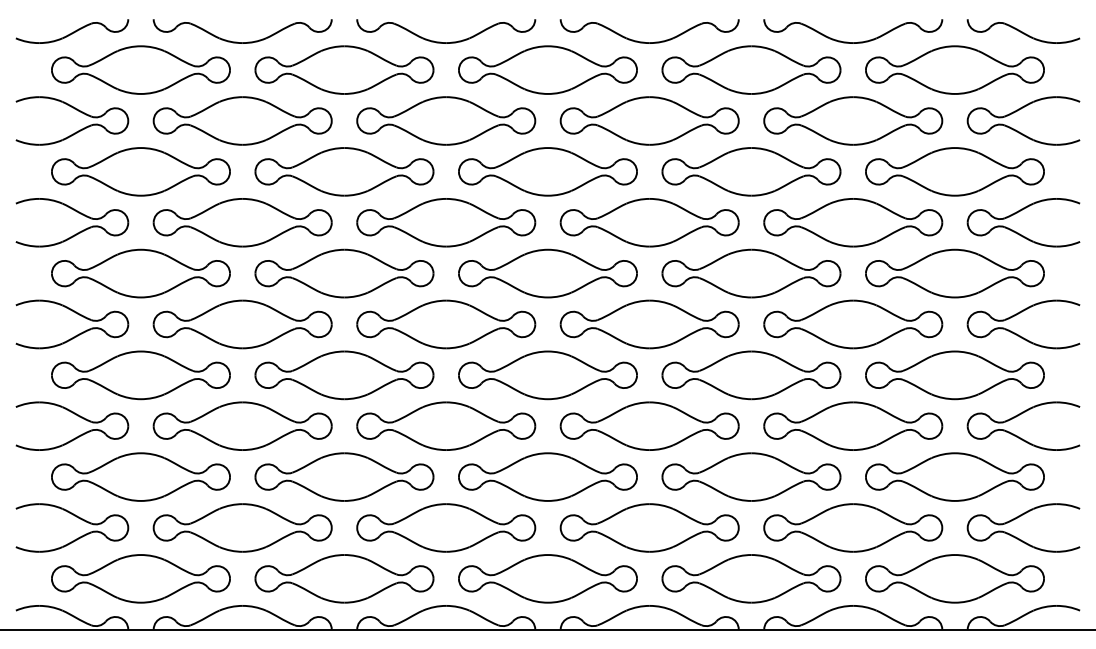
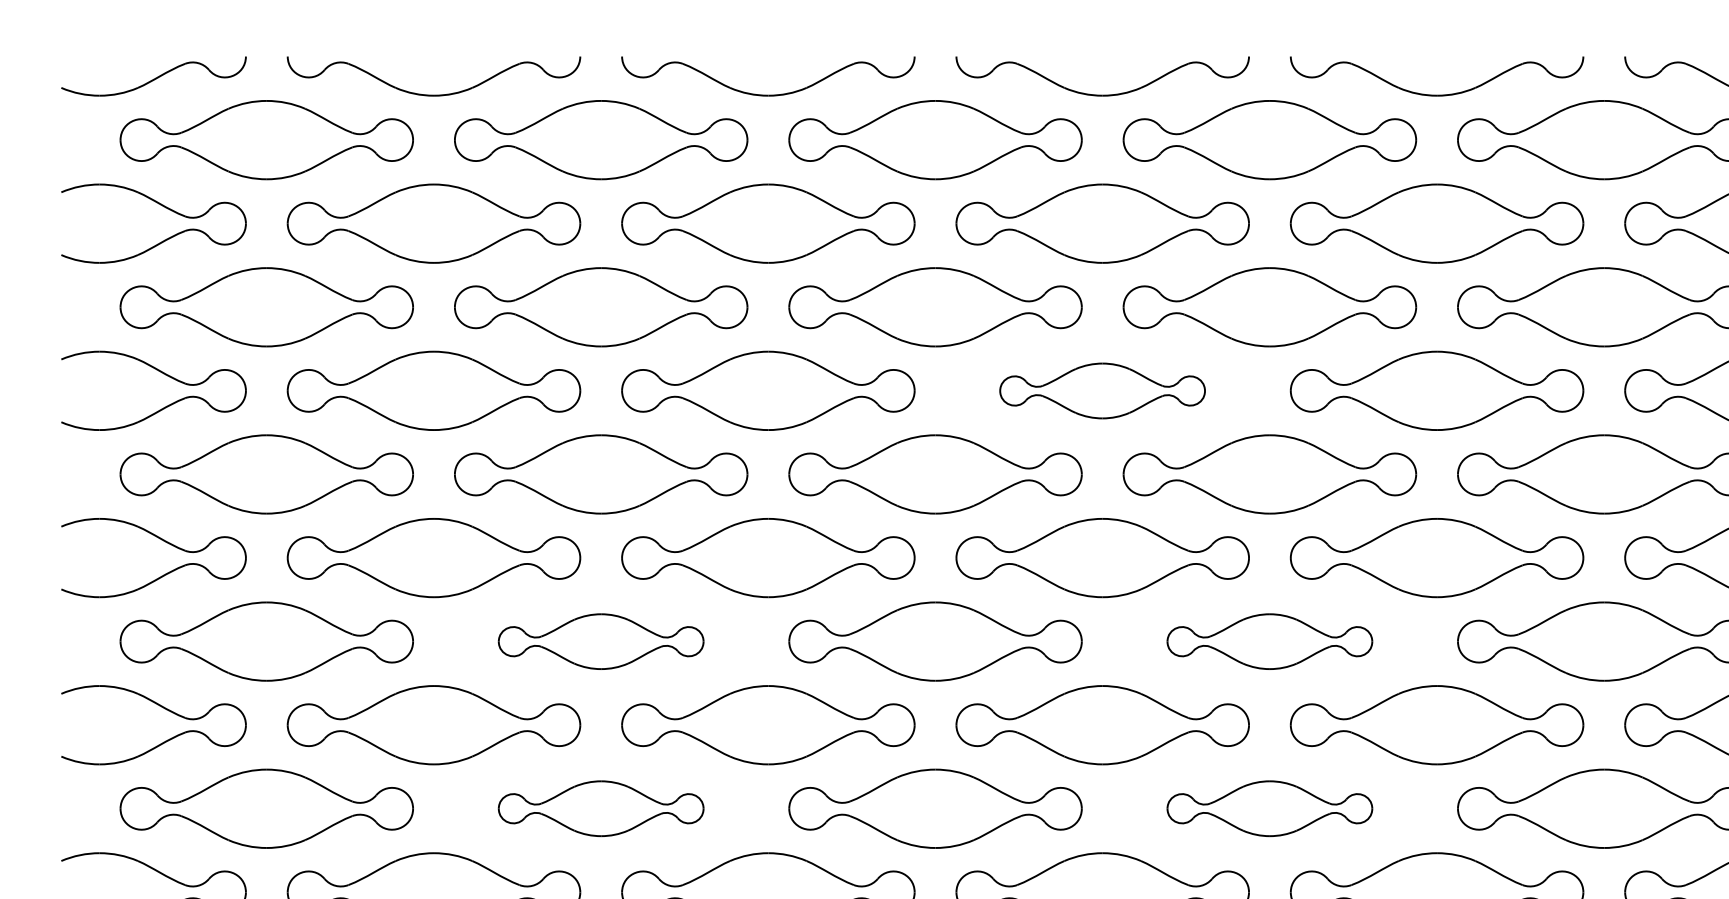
part: (649, 222) -> (1102, 390), size x0.7
part: (344, 375) -> (601, 641), size x0.7
part: (751, 375) -> (1269, 641), size x0.7
part: (344, 476) -> (601, 807), size x0.7
part: (751, 476) -> (1269, 807), size x0.7

